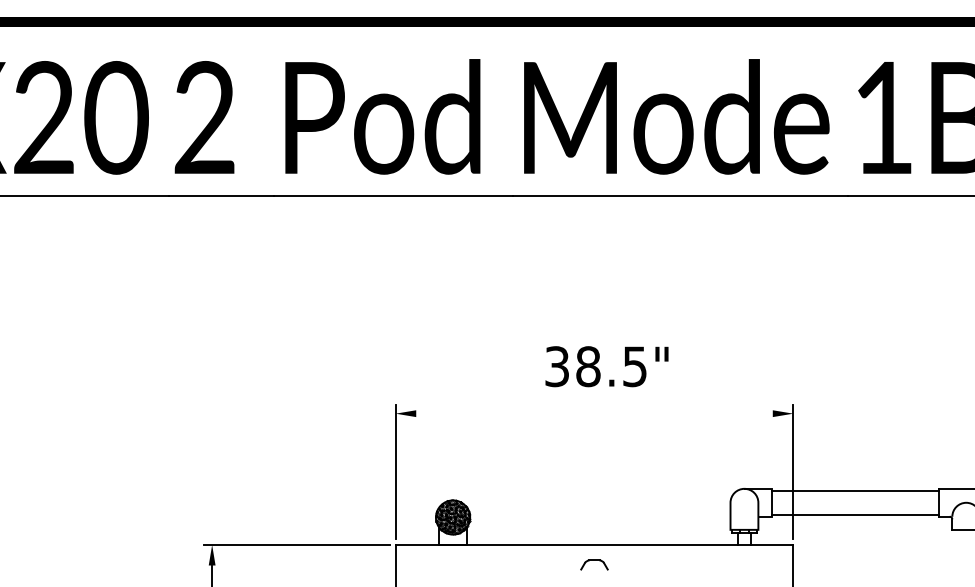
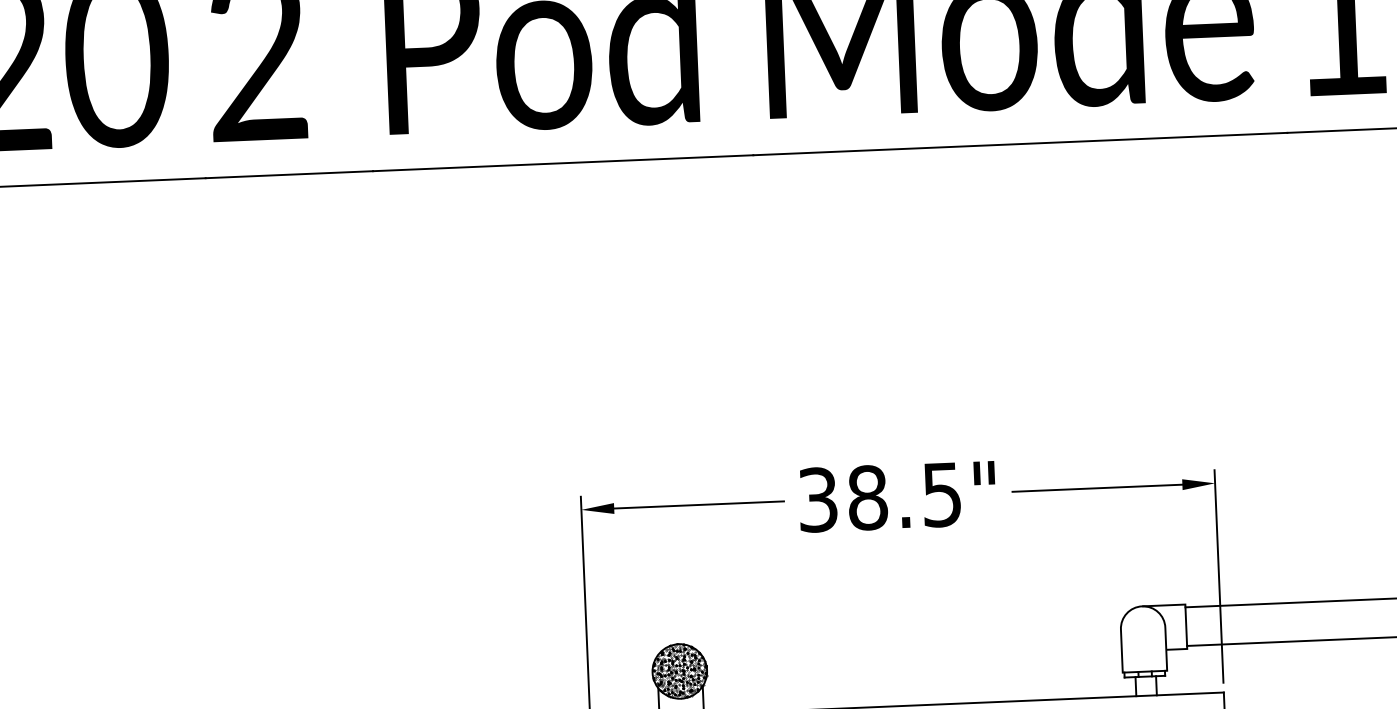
text: (606, 366) -> (896, 496), moved
line: (469, 413) -> (699, 504), added
line: (719, 413) -> (1097, 487), added

